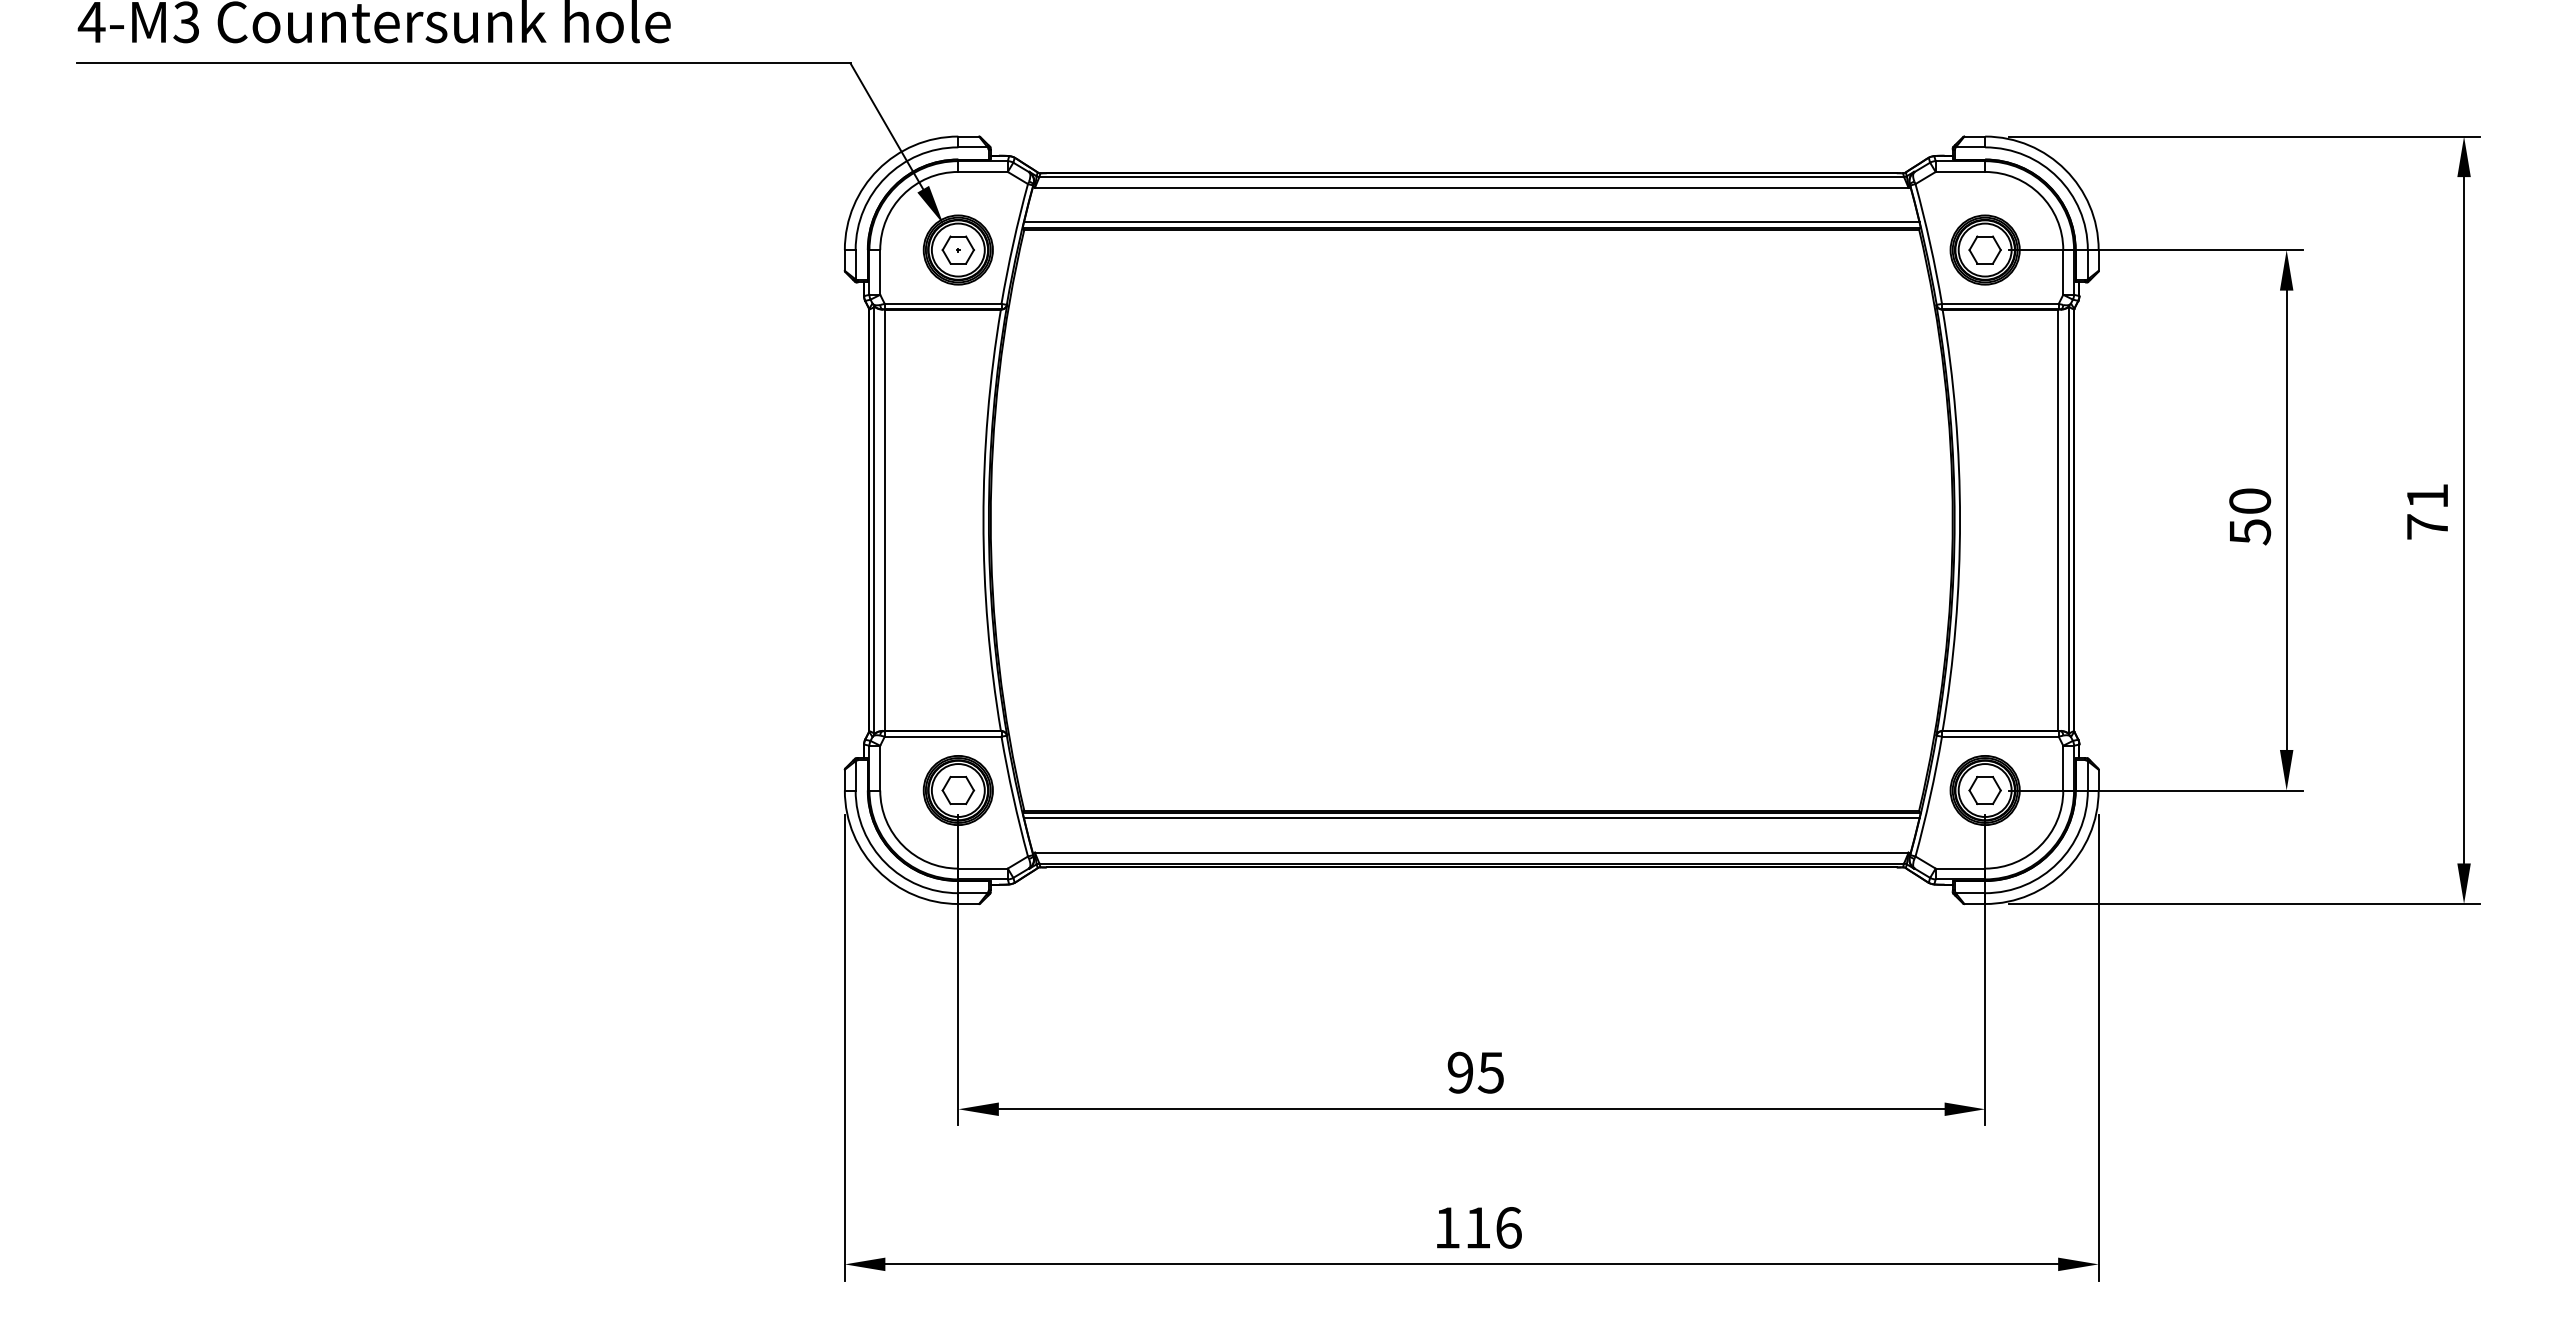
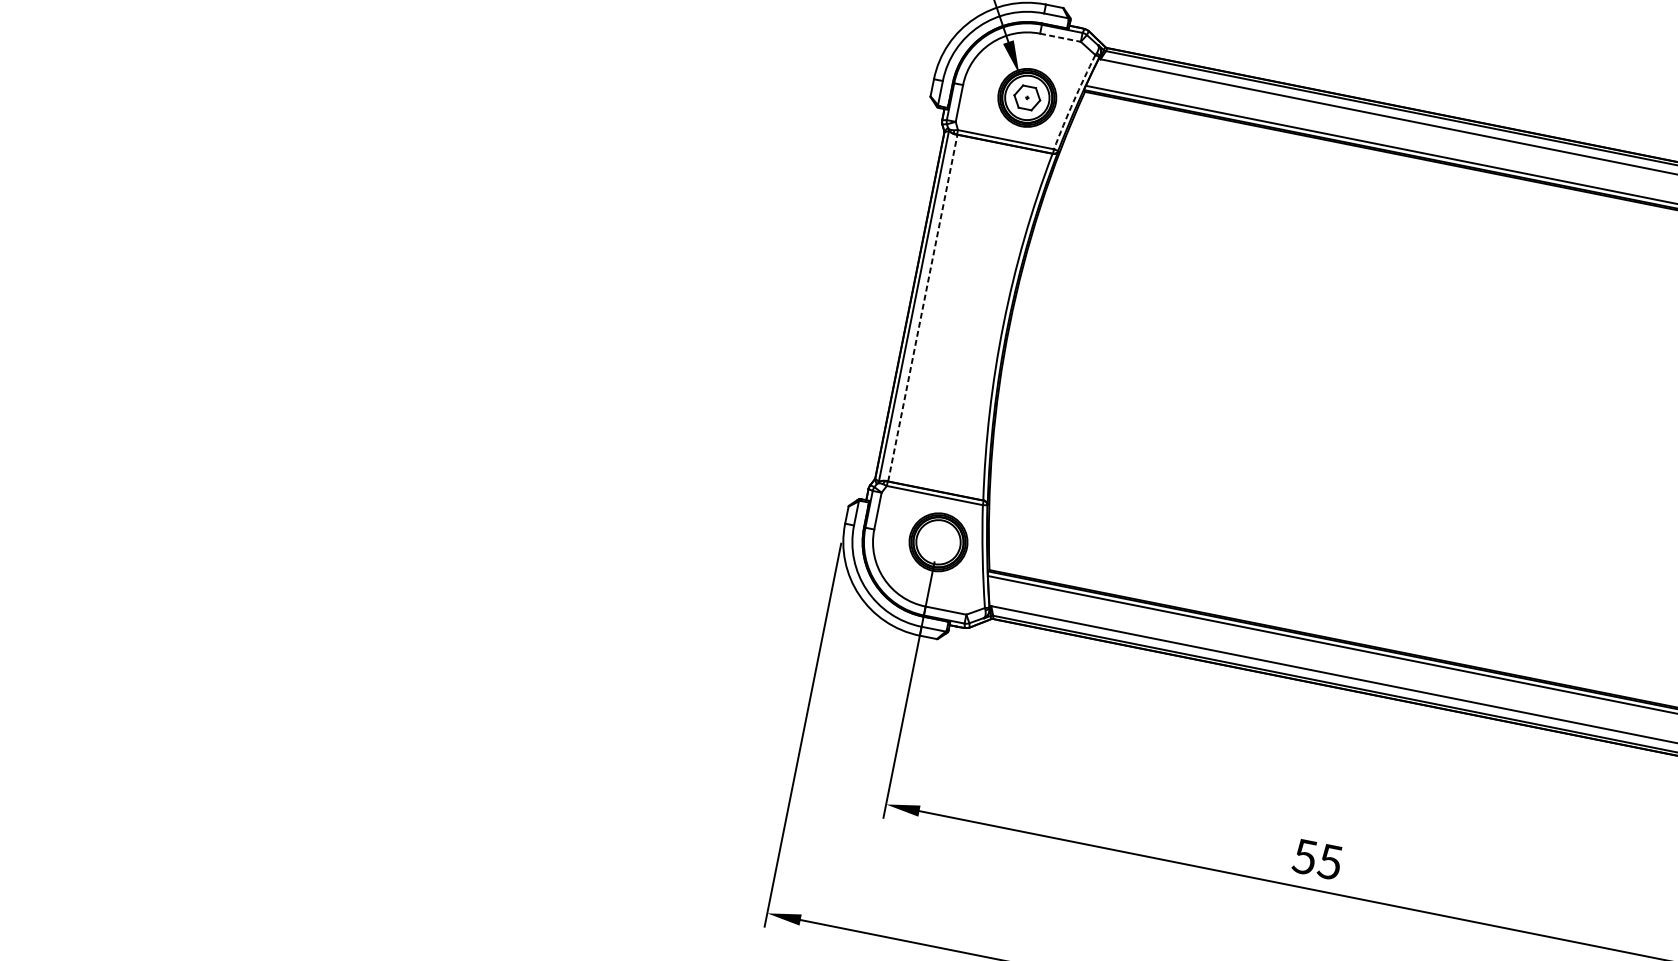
line: (983, 171) -> (1060, 37), solid -> dashed
arc: (1013, 243) -> (1073, 101), solid -> dashed
line: (885, 520) -> (922, 308), solid -> dashed
part: (958, 790) -> (938, 542), removed
text: (1460, 1072) -> (1305, 856), 95 -> 55

